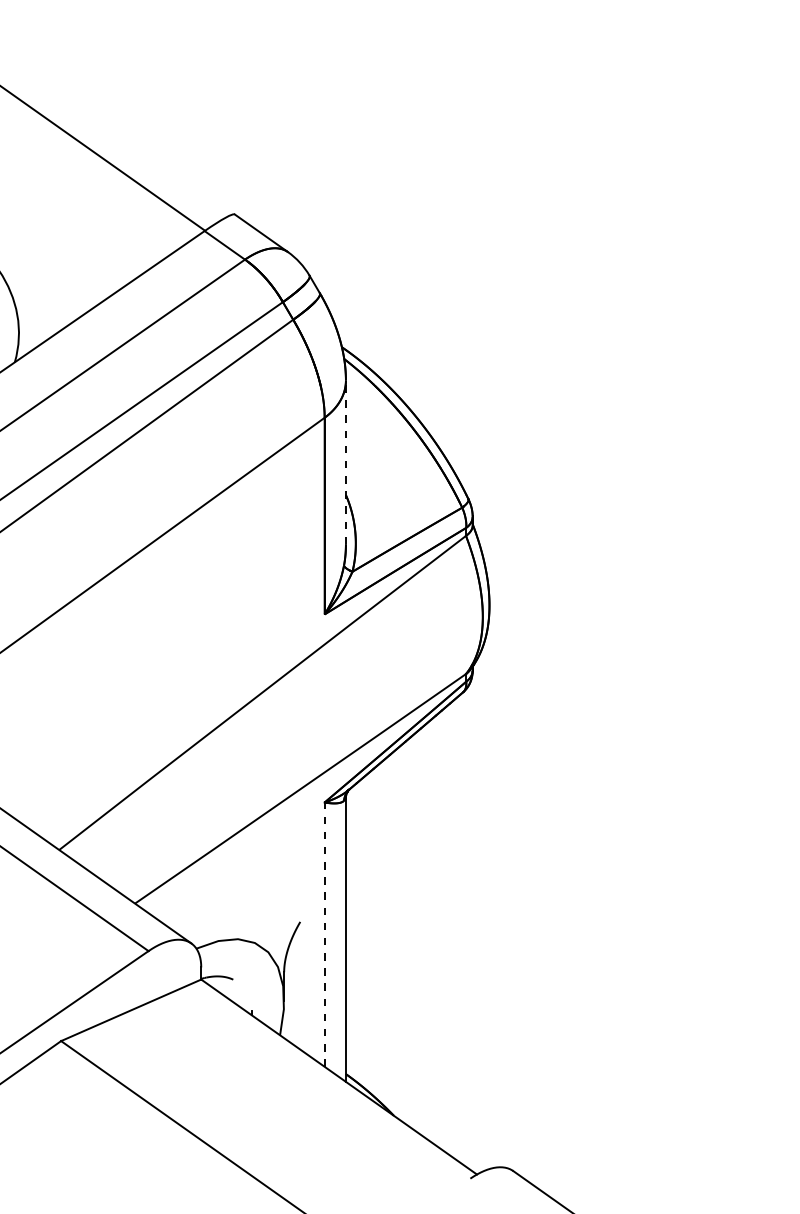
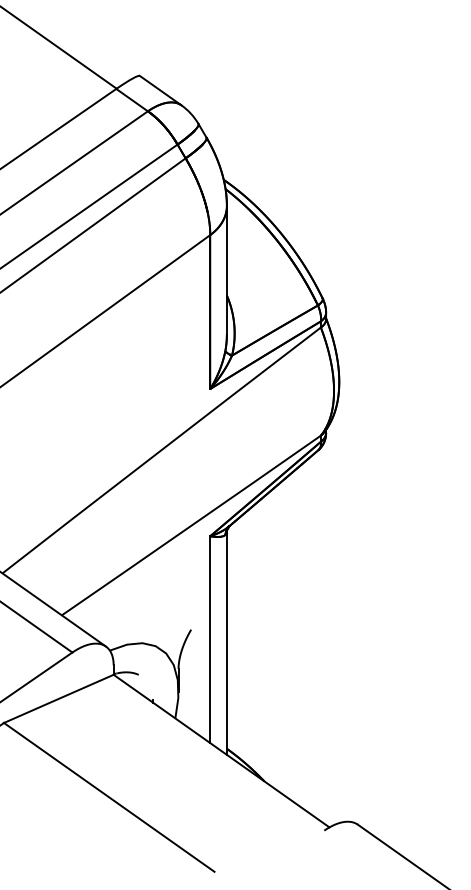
line: (345, 462) -> (226, 270), dashed -> solid
line: (324, 934) -> (210, 639), dashed -> solid

